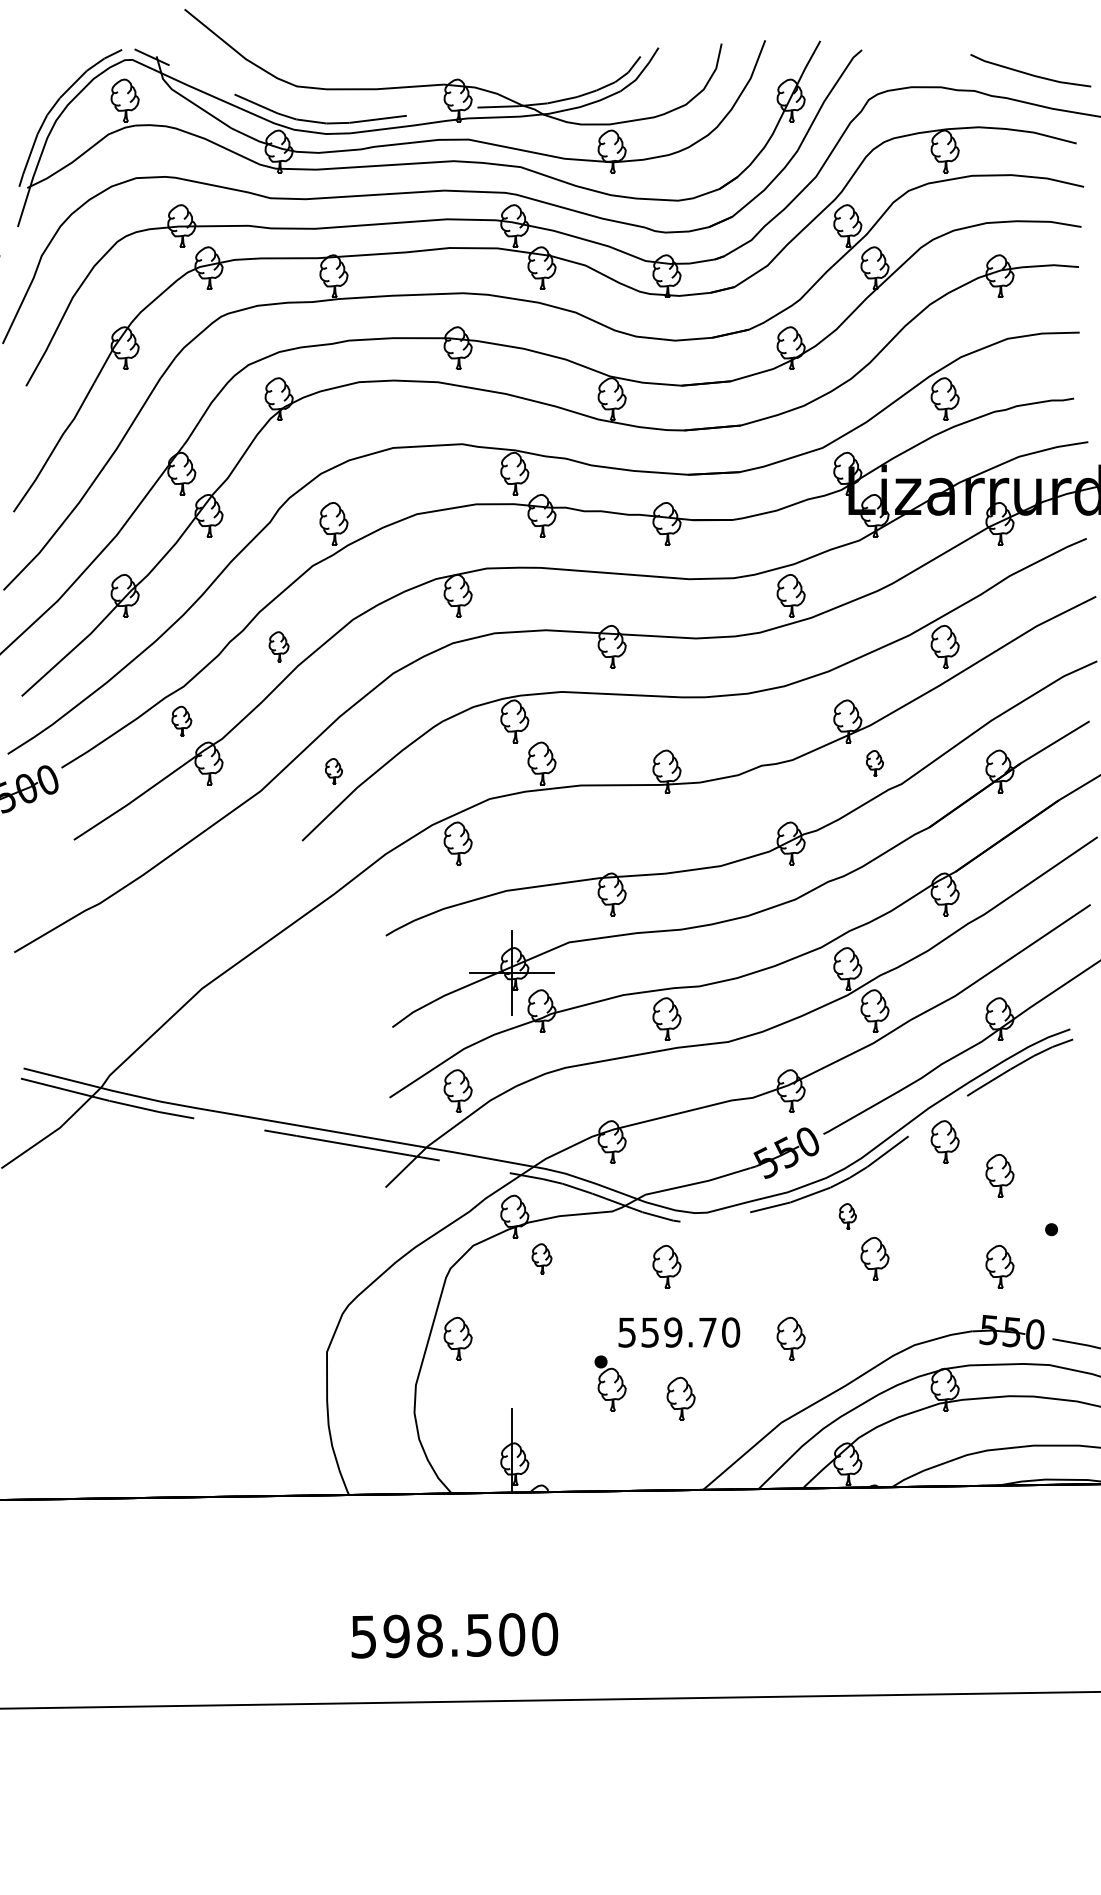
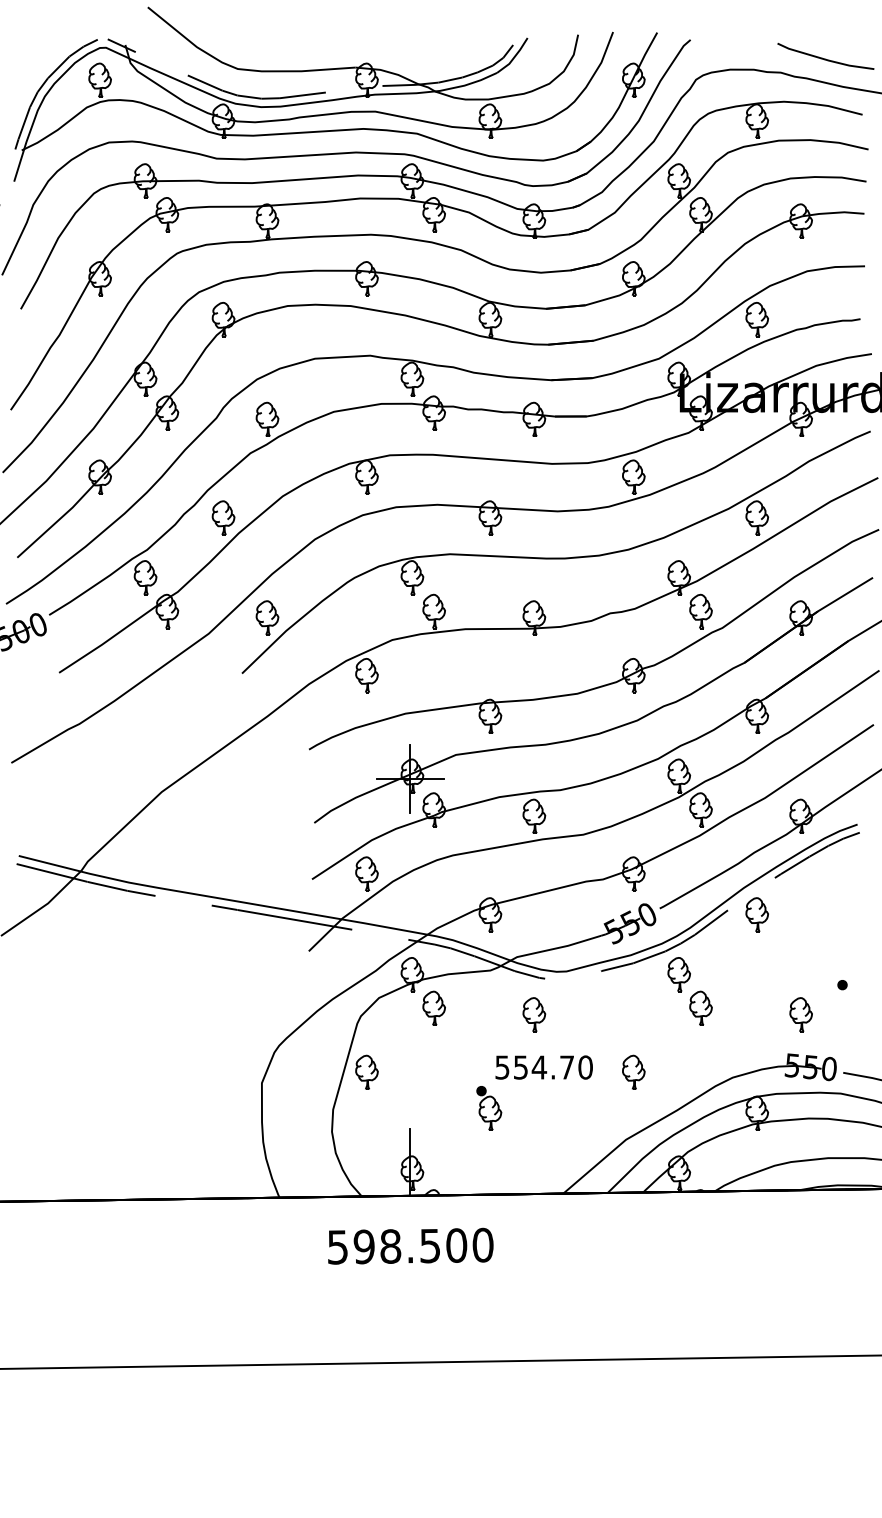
part: (278, 646) -> (223, 517), size x1.43
part: (181, 721) -> (145, 577), size x1.43
part: (874, 763) -> (700, 611), size x1.67
part: (333, 771) -> (267, 617), size x1.67
part: (999, 1175) -> (800, 941), removed
part: (847, 1216) -> (678, 974), size x1.67
part: (541, 1258) -> (433, 1008), size x1.43
text: (672, 1332) -> (538, 1067), 559.70 -> 554.70
part: (680, 1398) -> (545, 1120), removed
text: (454, 1635) -> (410, 1246), moved

